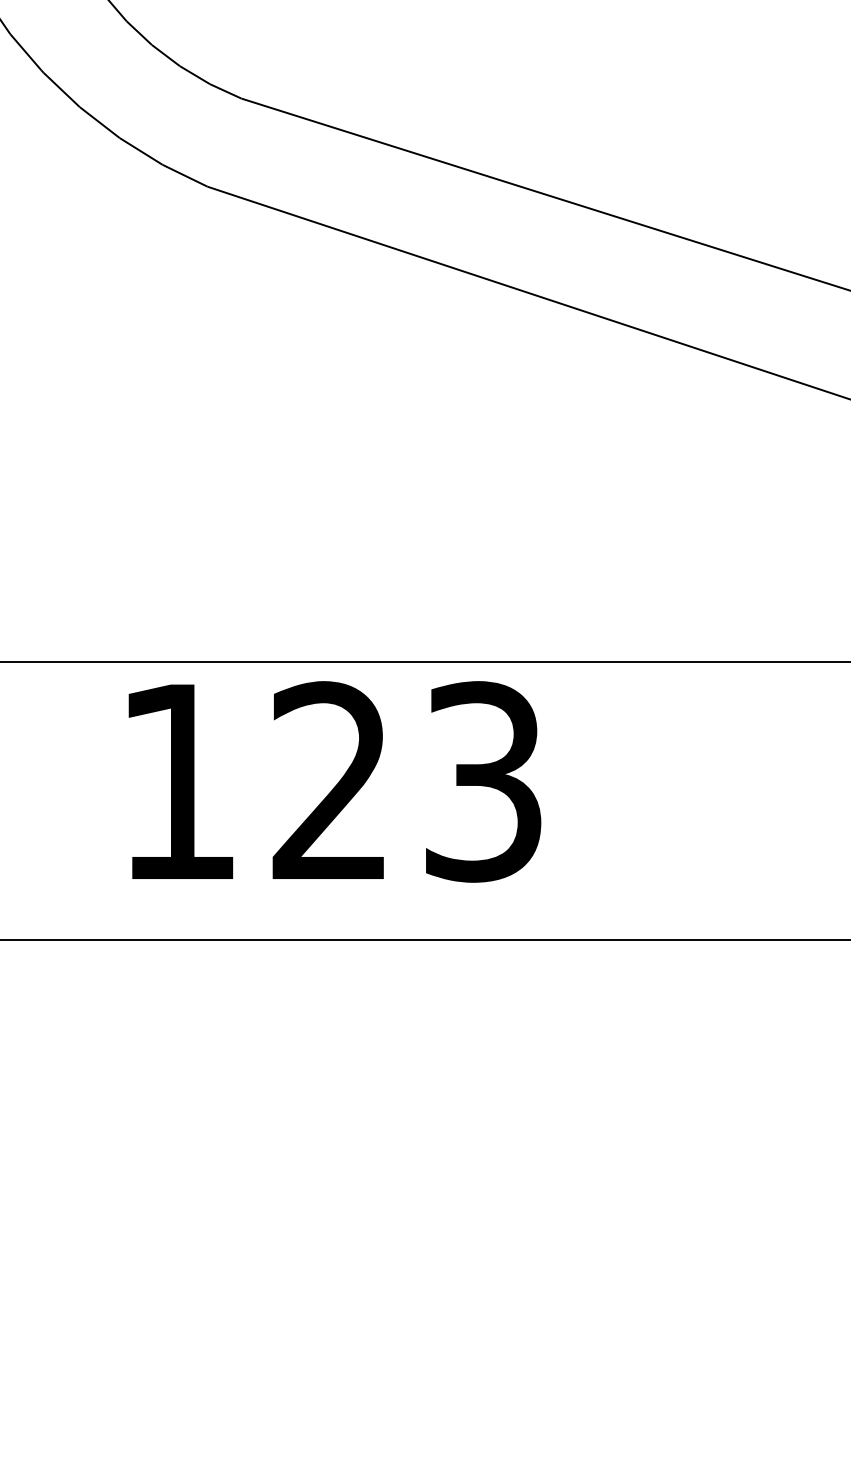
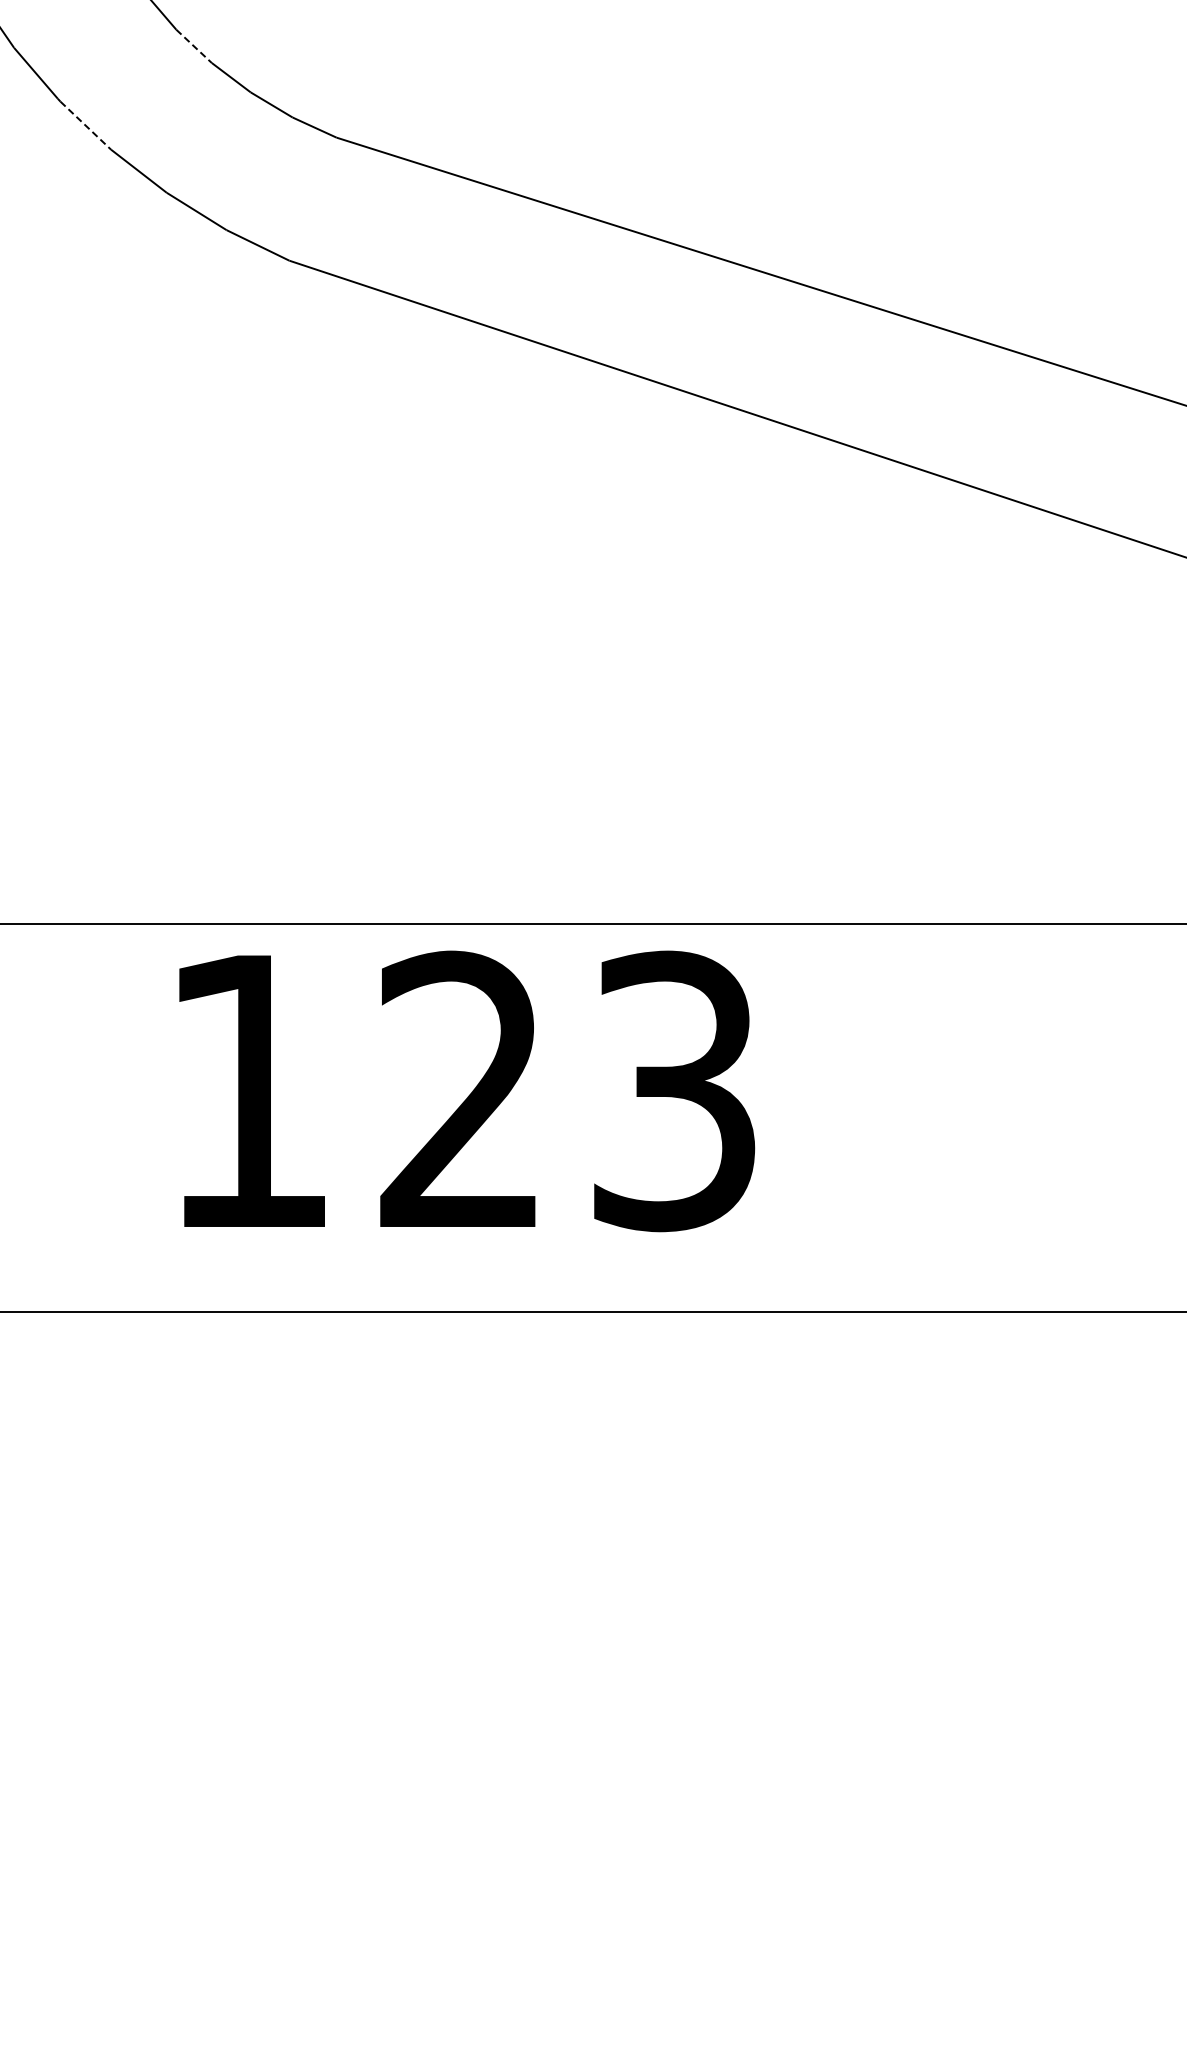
line: (139, 33) -> (194, 46), solid -> dashed
line: (61, 89) -> (85, 125), solid -> dashed

